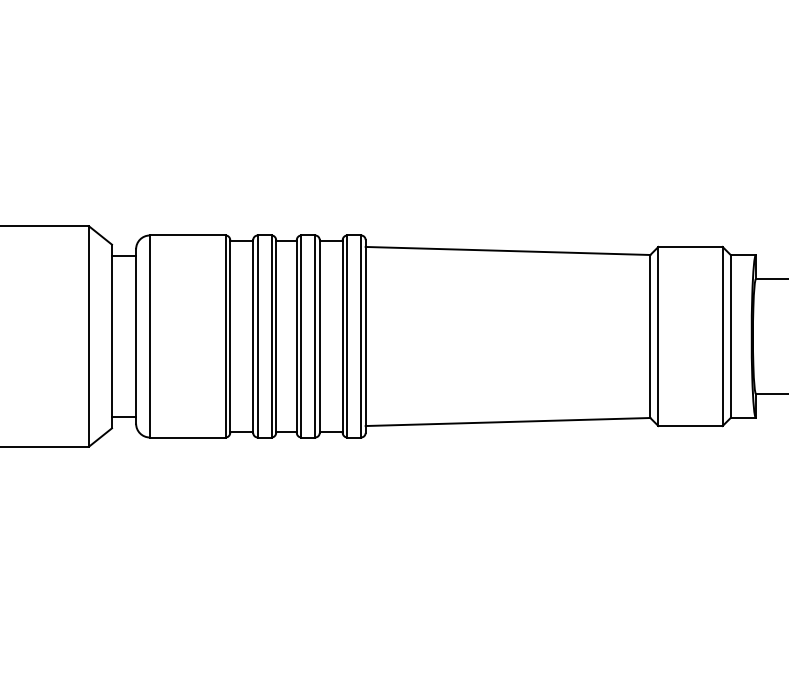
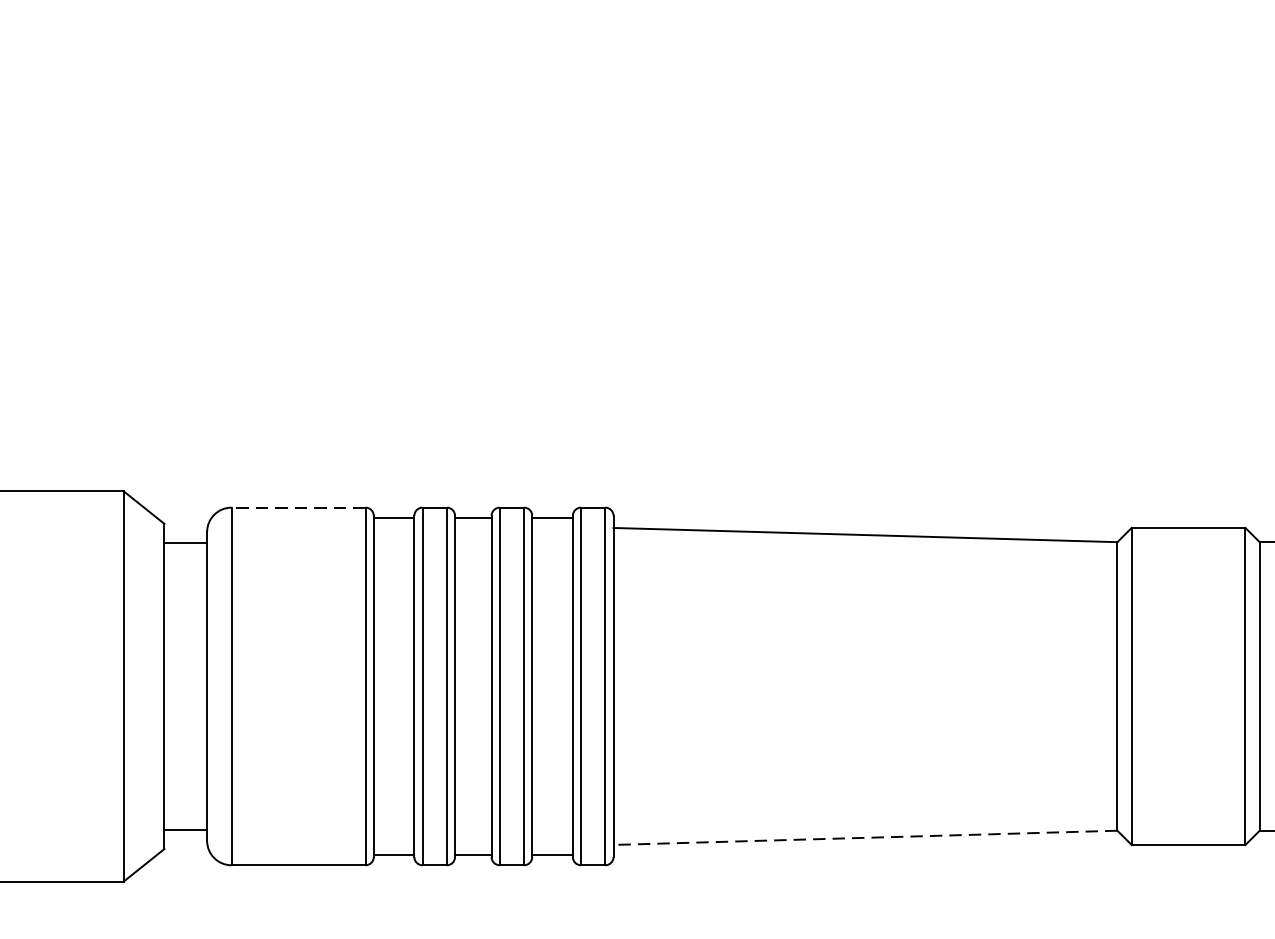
line: (187, 235) -> (298, 507), solid -> dashed
line: (507, 422) -> (864, 838), solid -> dashed

